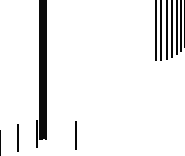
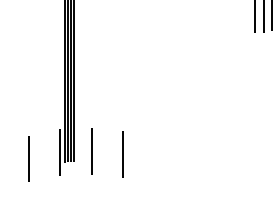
line: (56, 132) -> (92, 150), added

